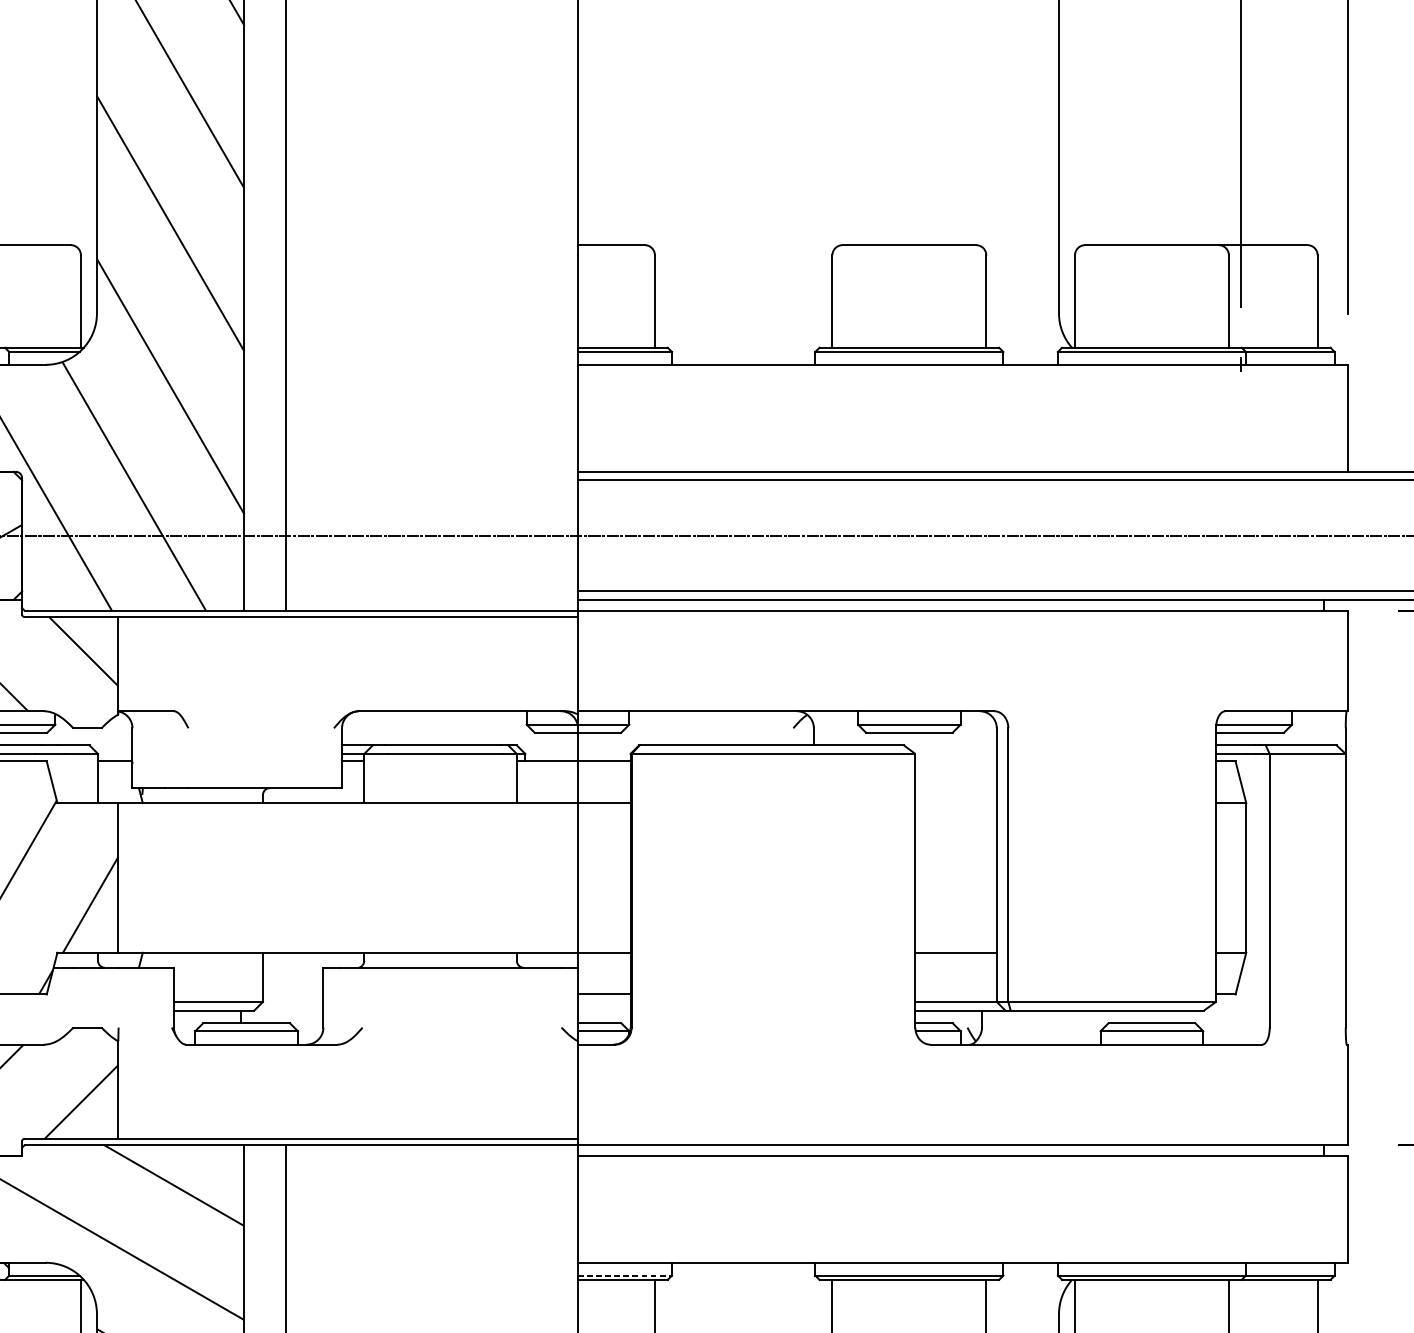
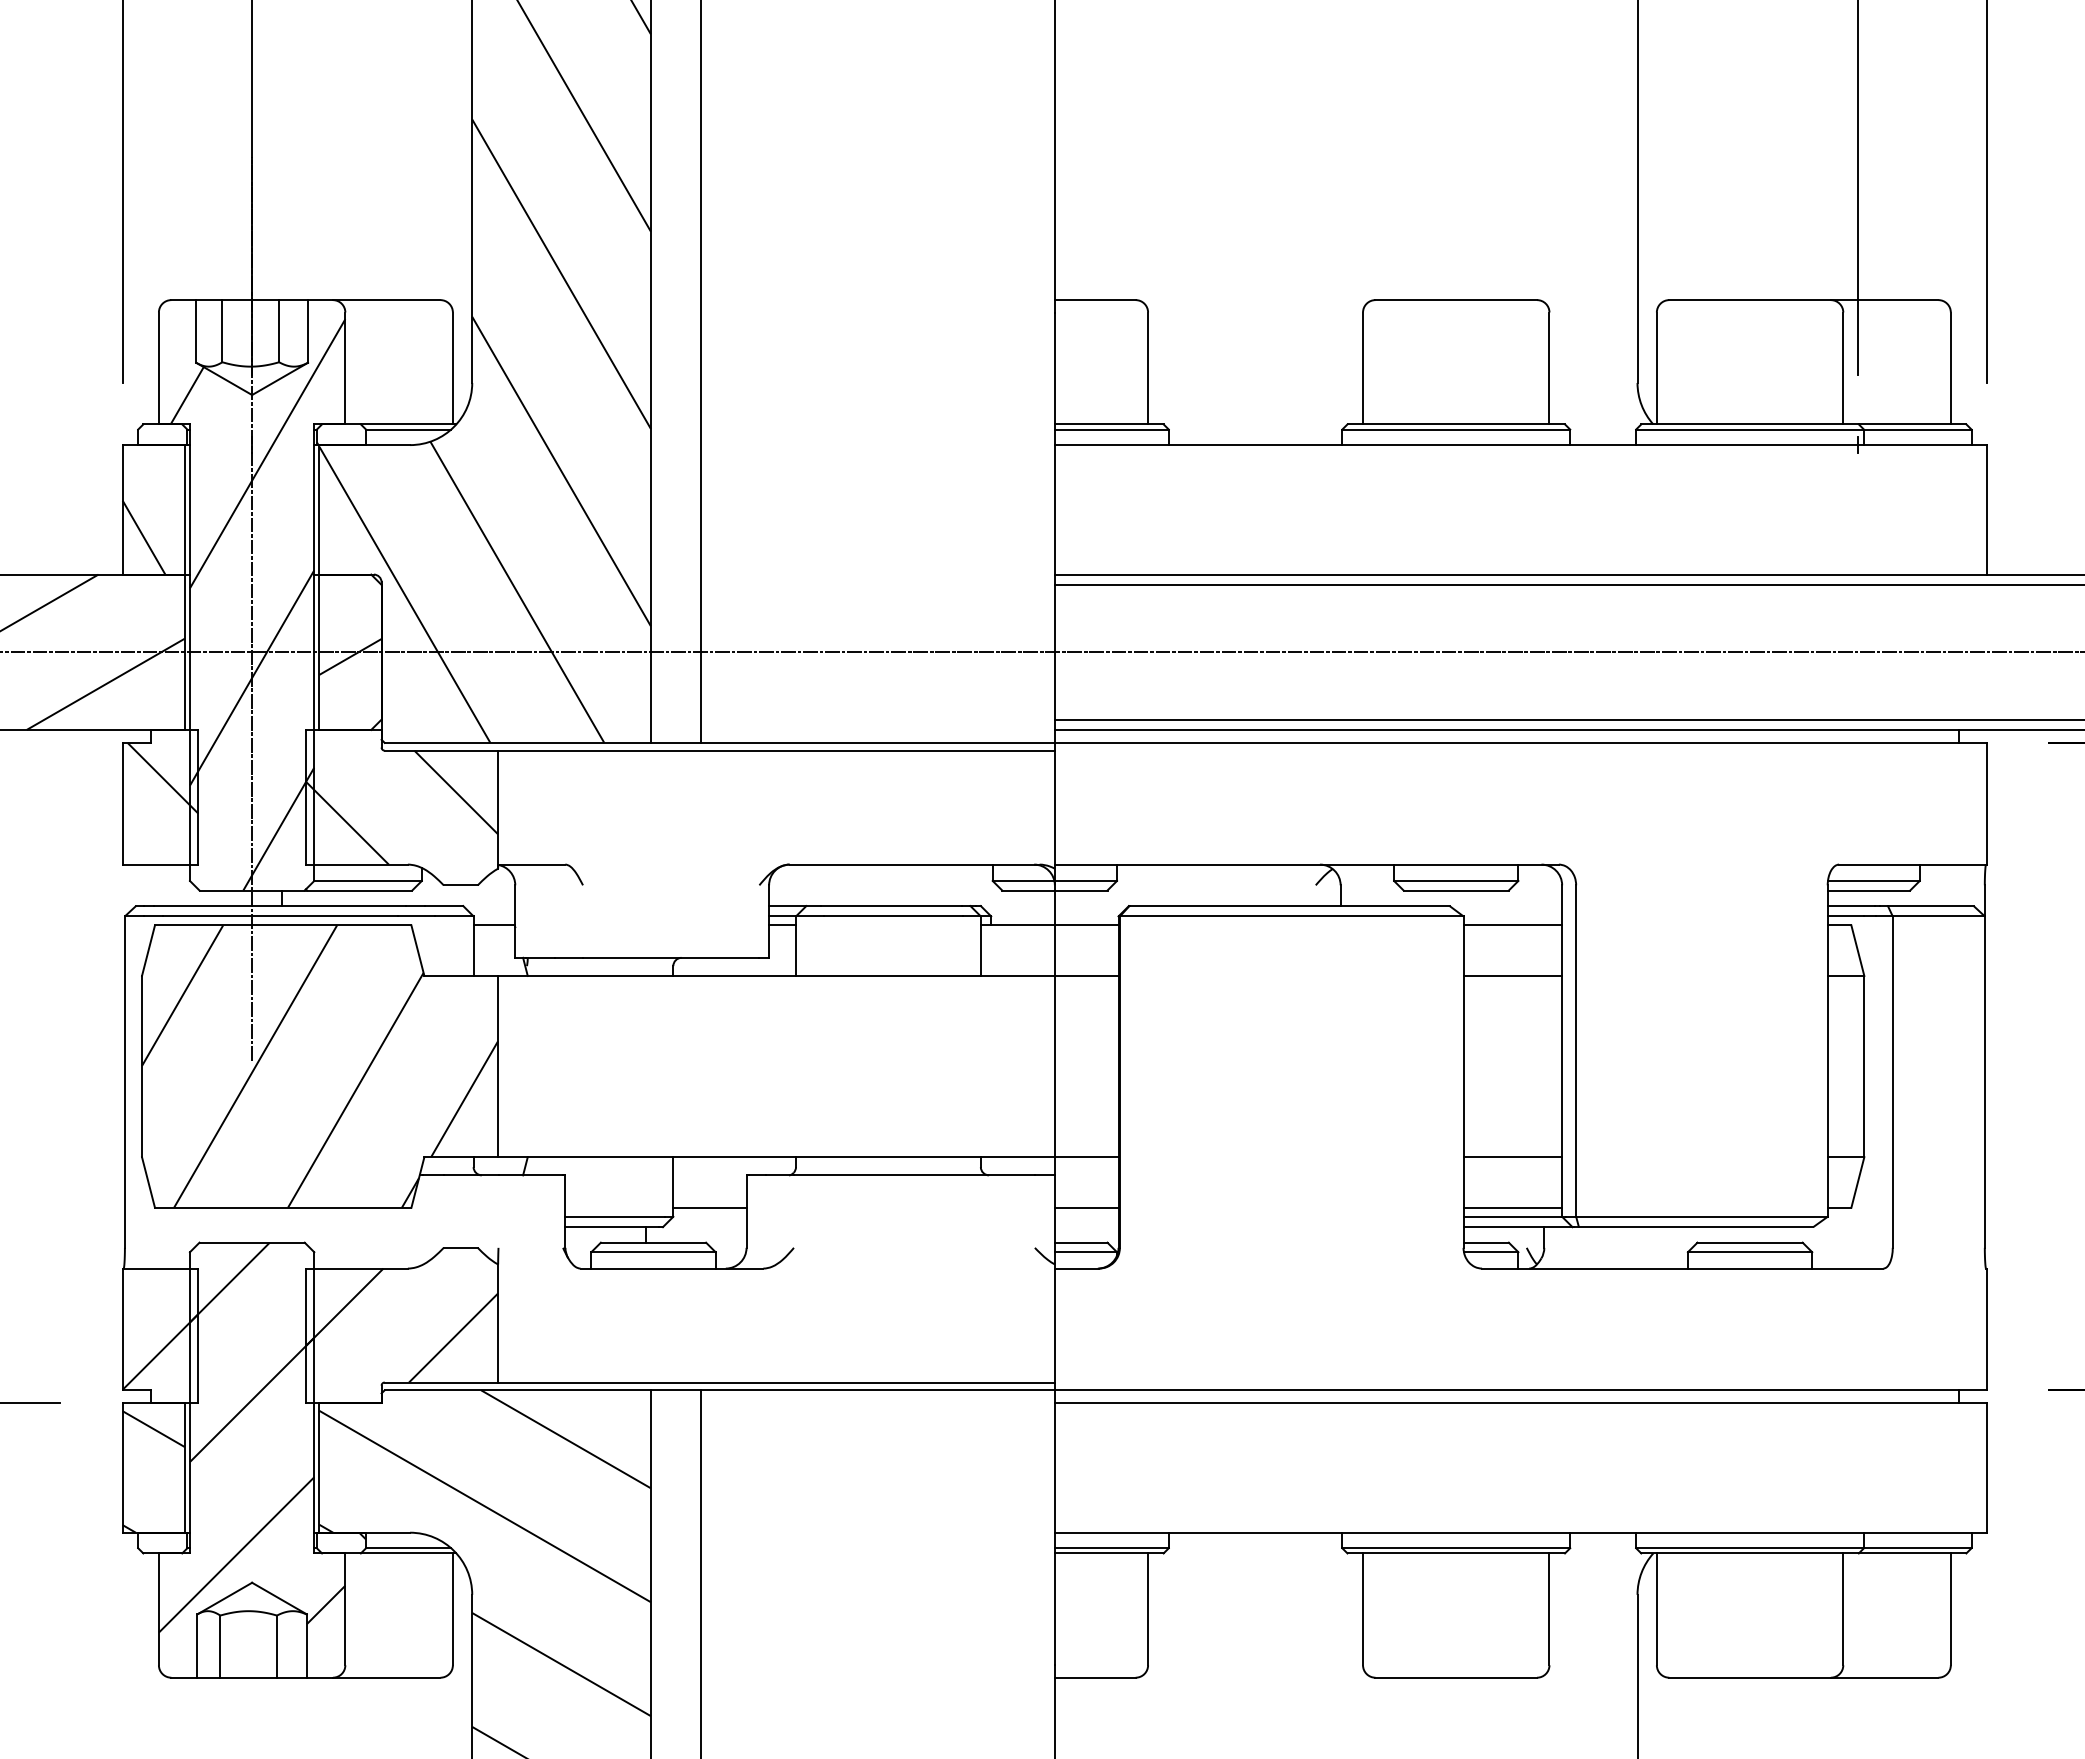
line: (955, 761) -> (1512, 925), added
line: (955, 802) -> (1512, 975), added
line: (292, 994) -> (709, 1207), added
line: (955, 994) -> (1512, 1207), added
line: (624, 1275) -> (1111, 1548), dashed -> solid

